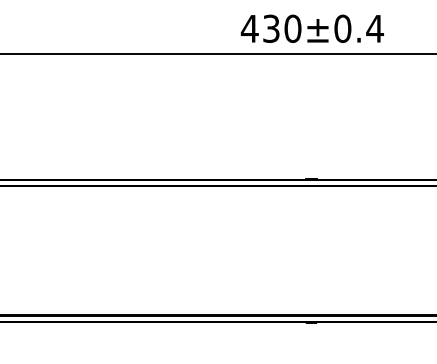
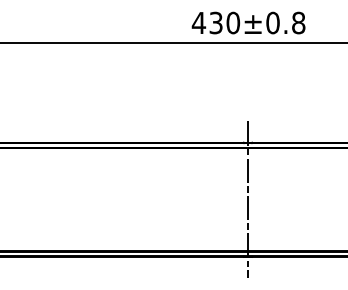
text: (374, 28) -> (298, 22), 430±0.4 -> 430±0.8
line: (312, 250) -> (248, 199), added

